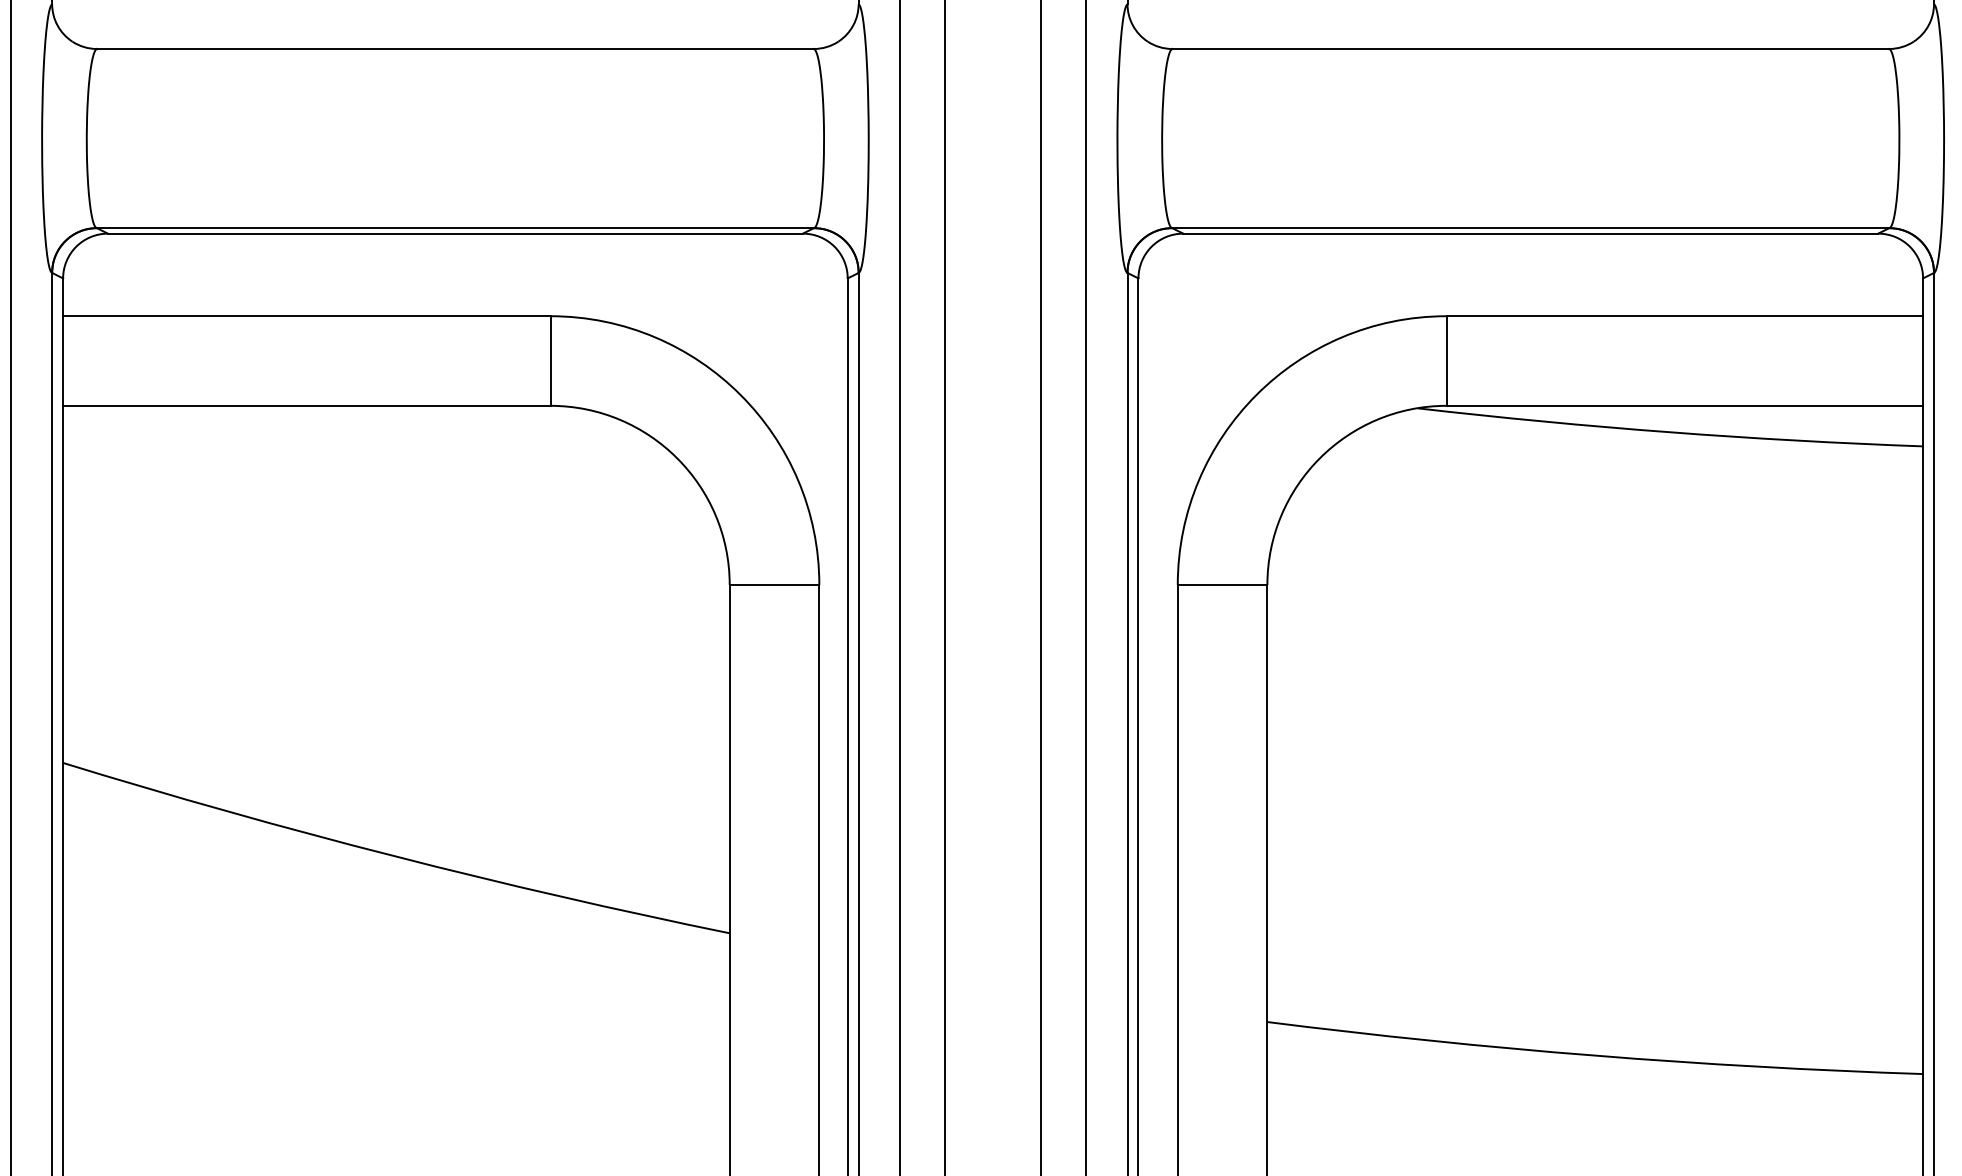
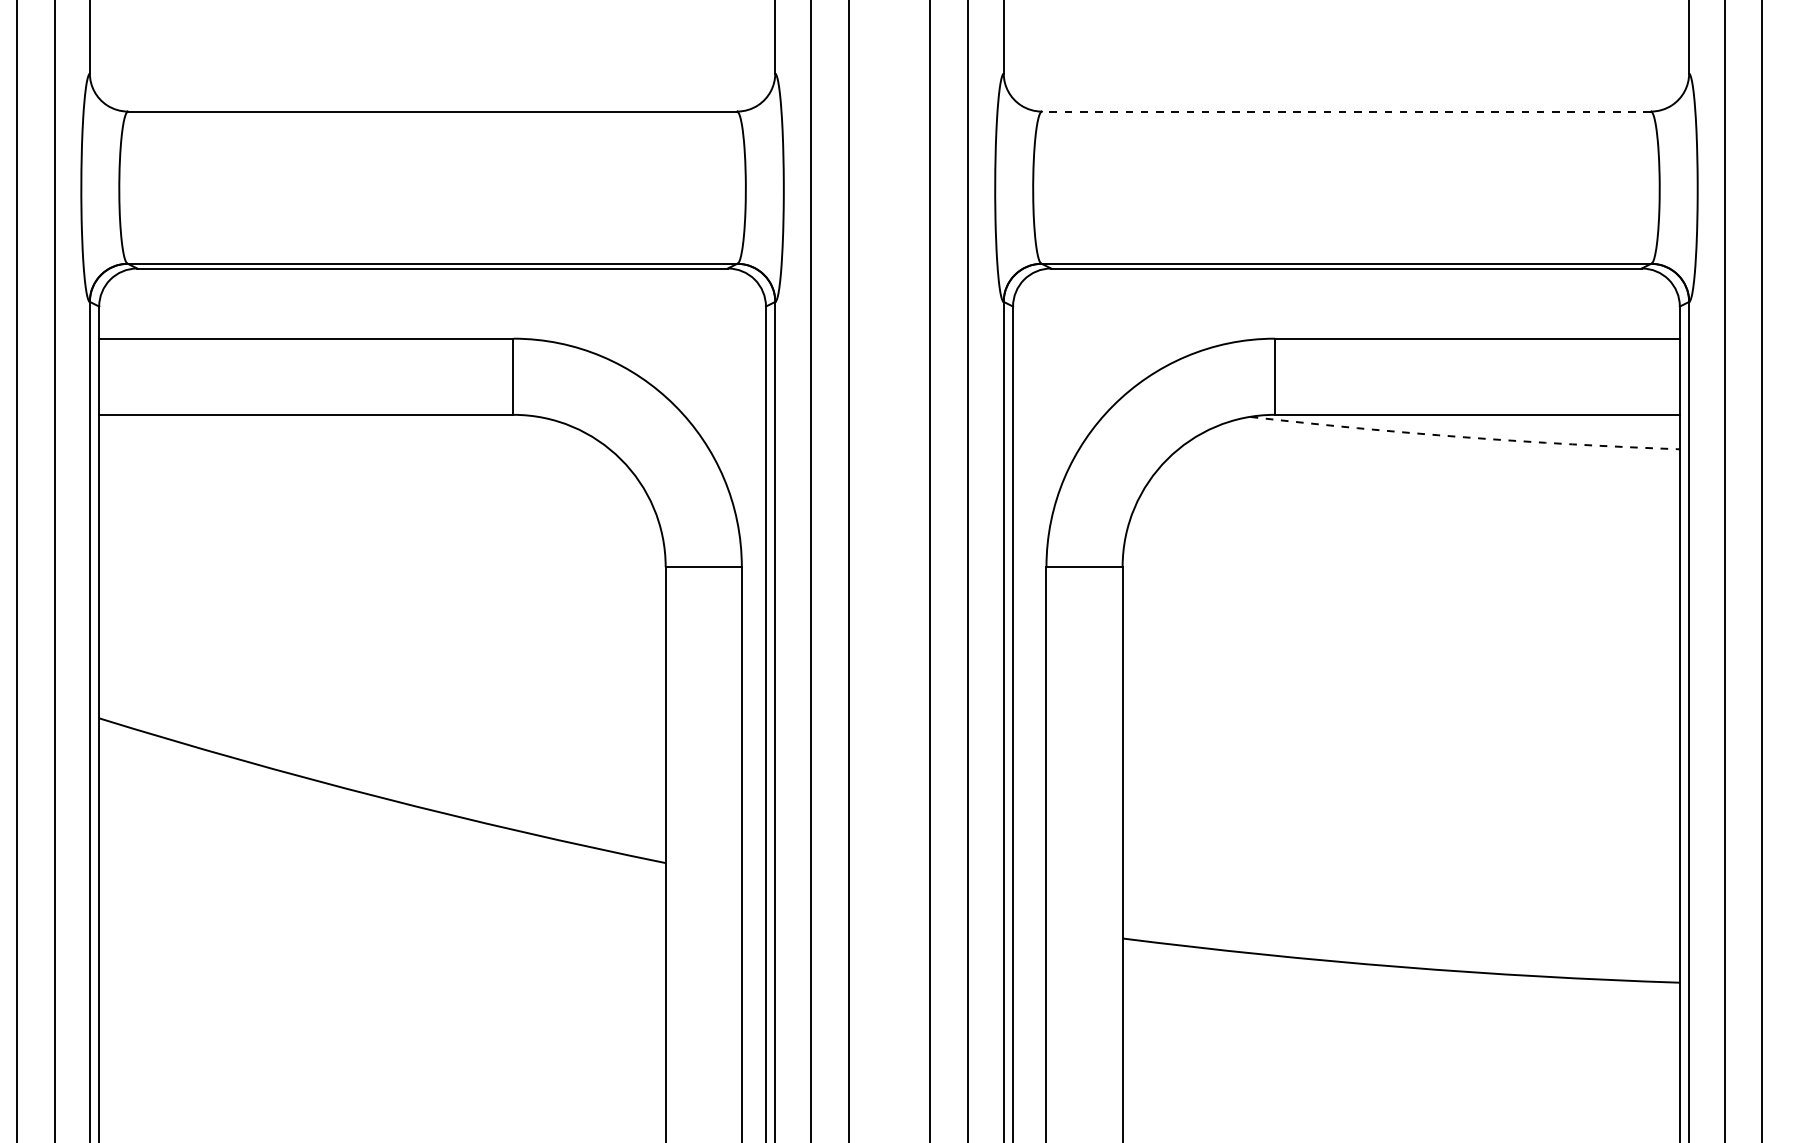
line: (1530, 48) -> (1346, 111), solid -> dashed
arc: (1669, 432) -> (1464, 437), solid -> dashed

